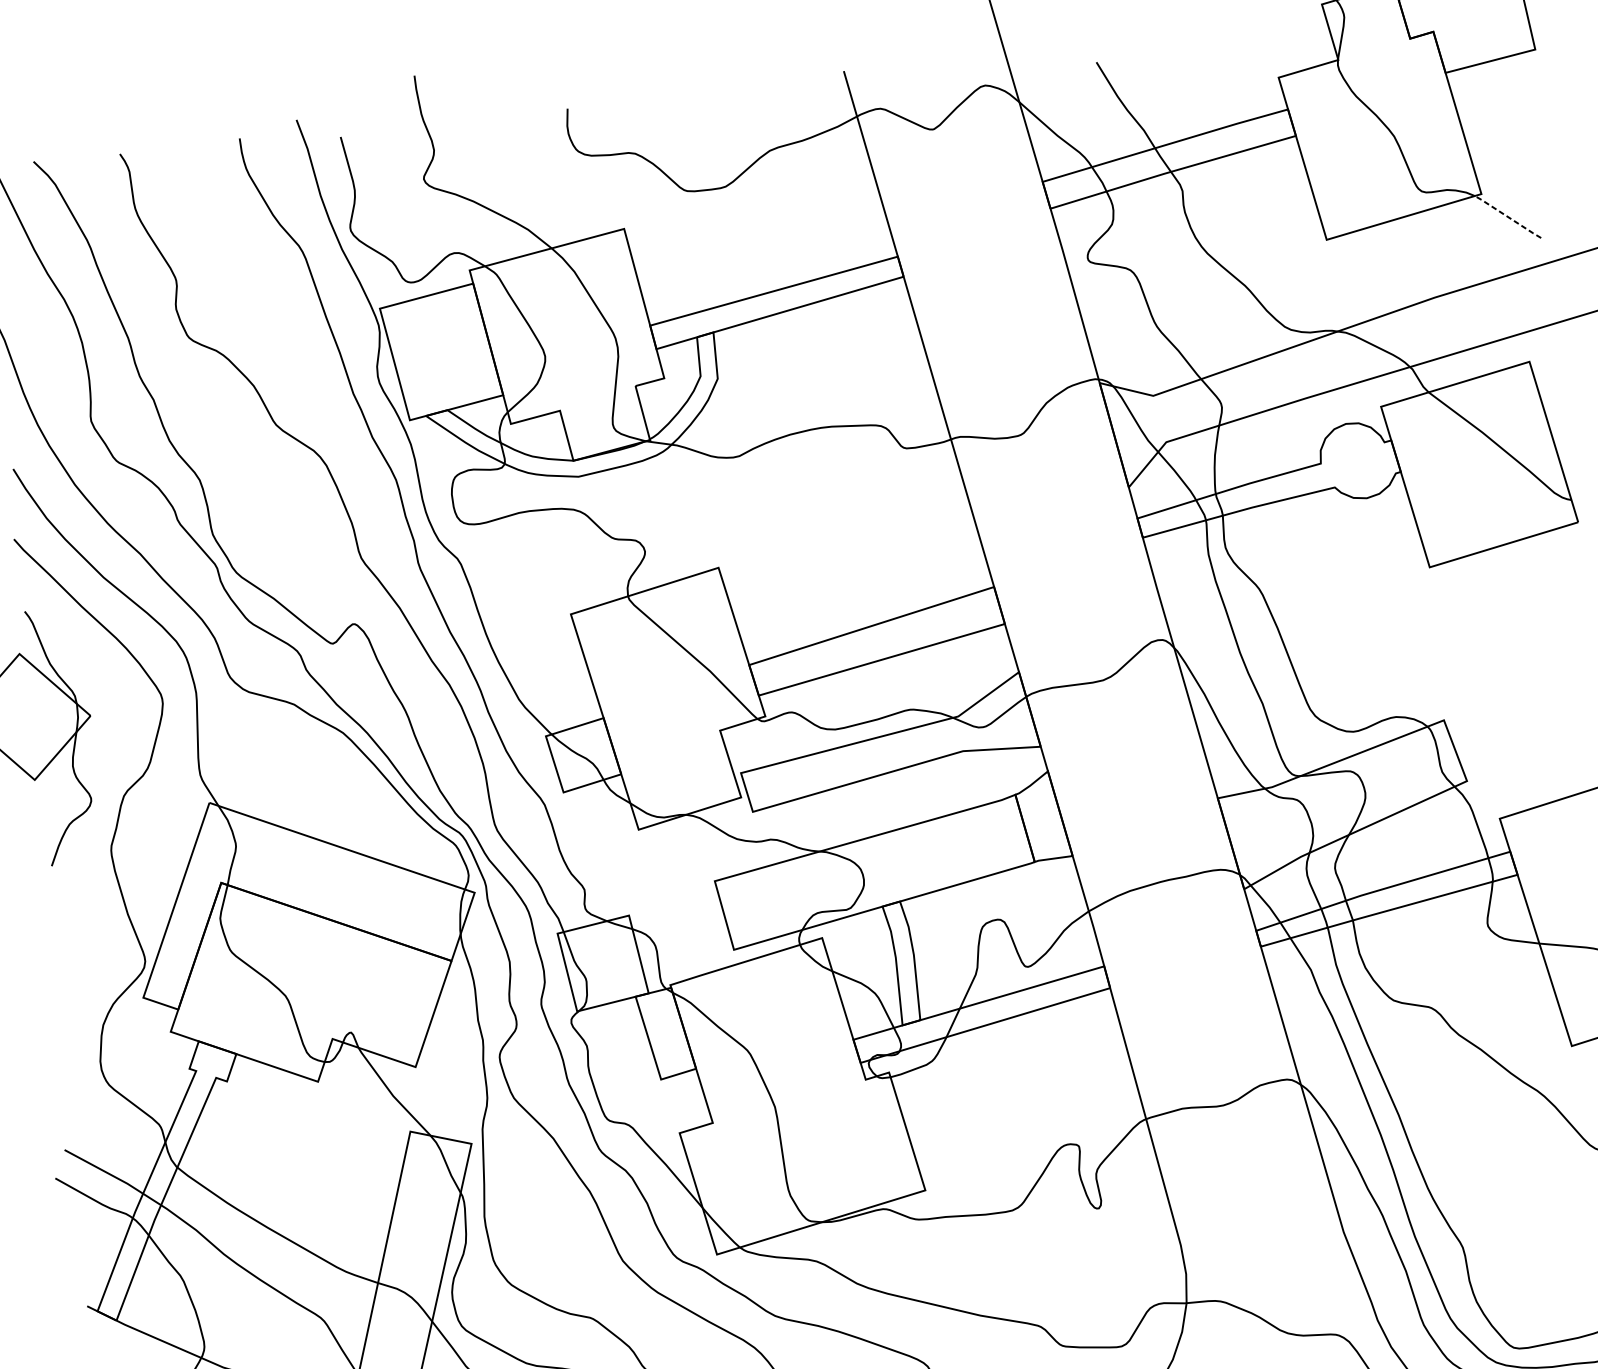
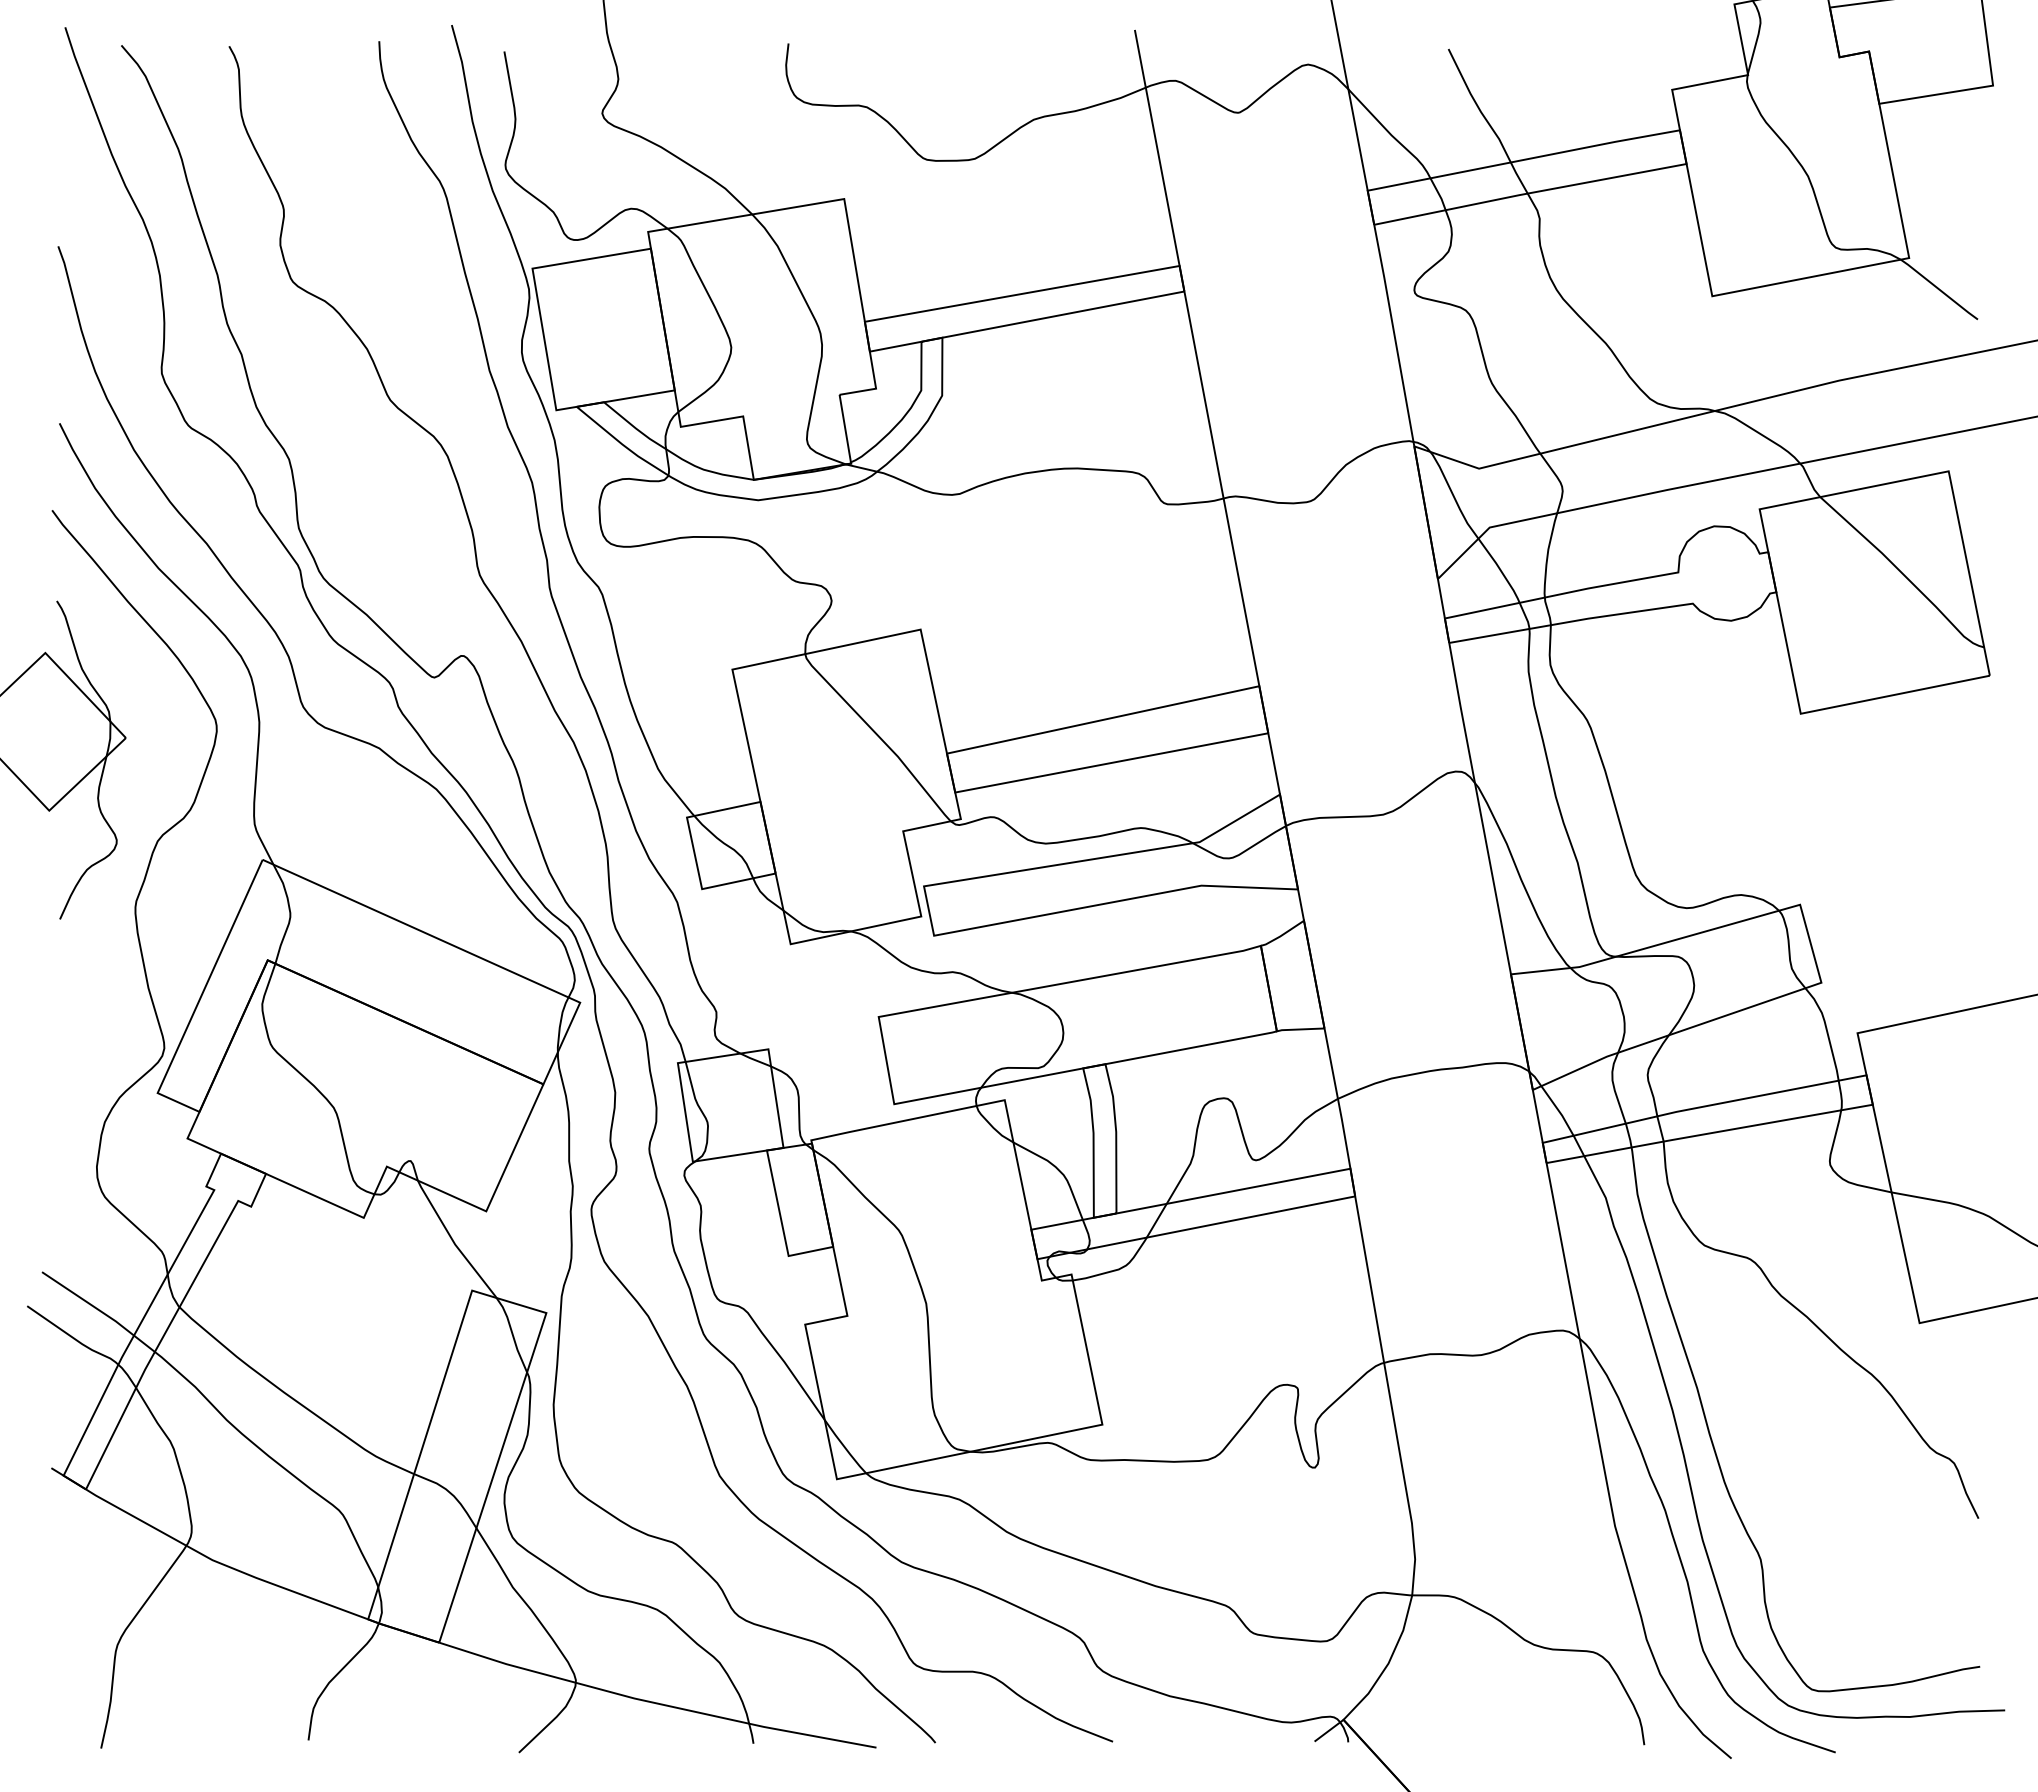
line: (1508, 216) -> (1939, 289), dashed -> solid

